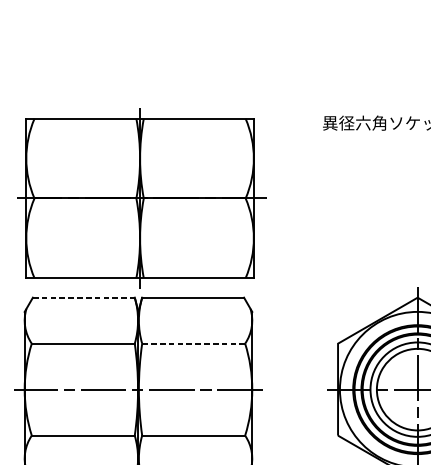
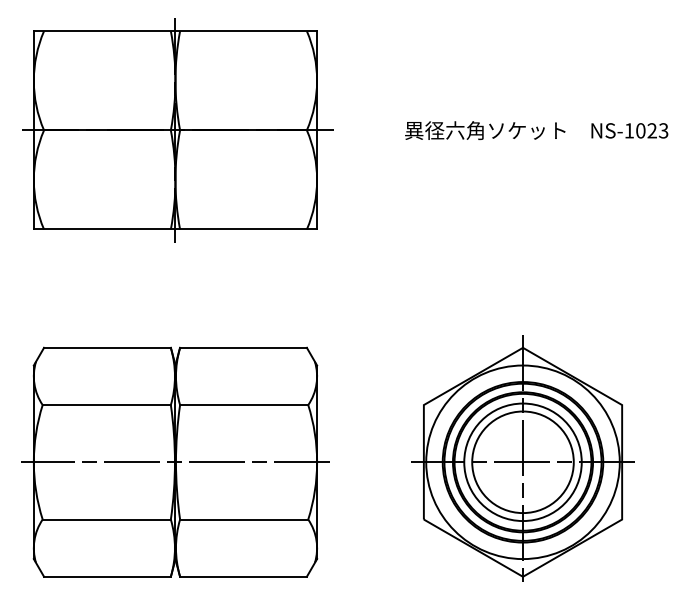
part: (141, 198) -> (177, 130), moved
line: (83, 297) -> (107, 347), dashed -> solid
line: (193, 344) -> (244, 405), dashed -> solid

